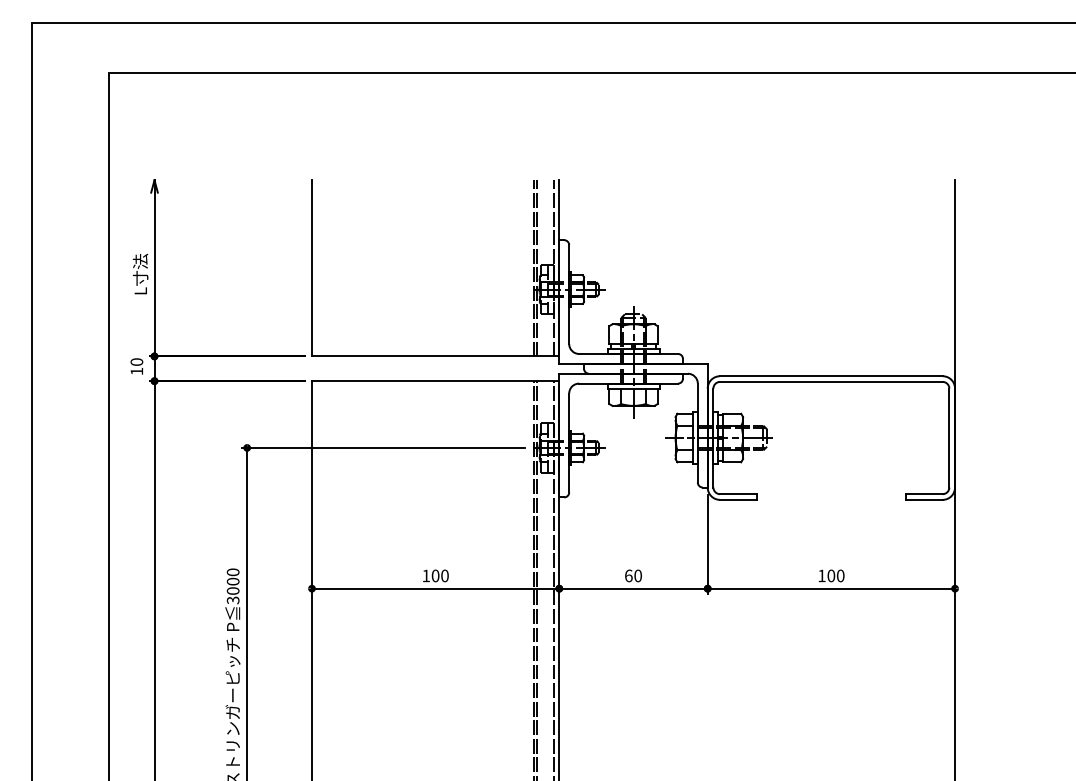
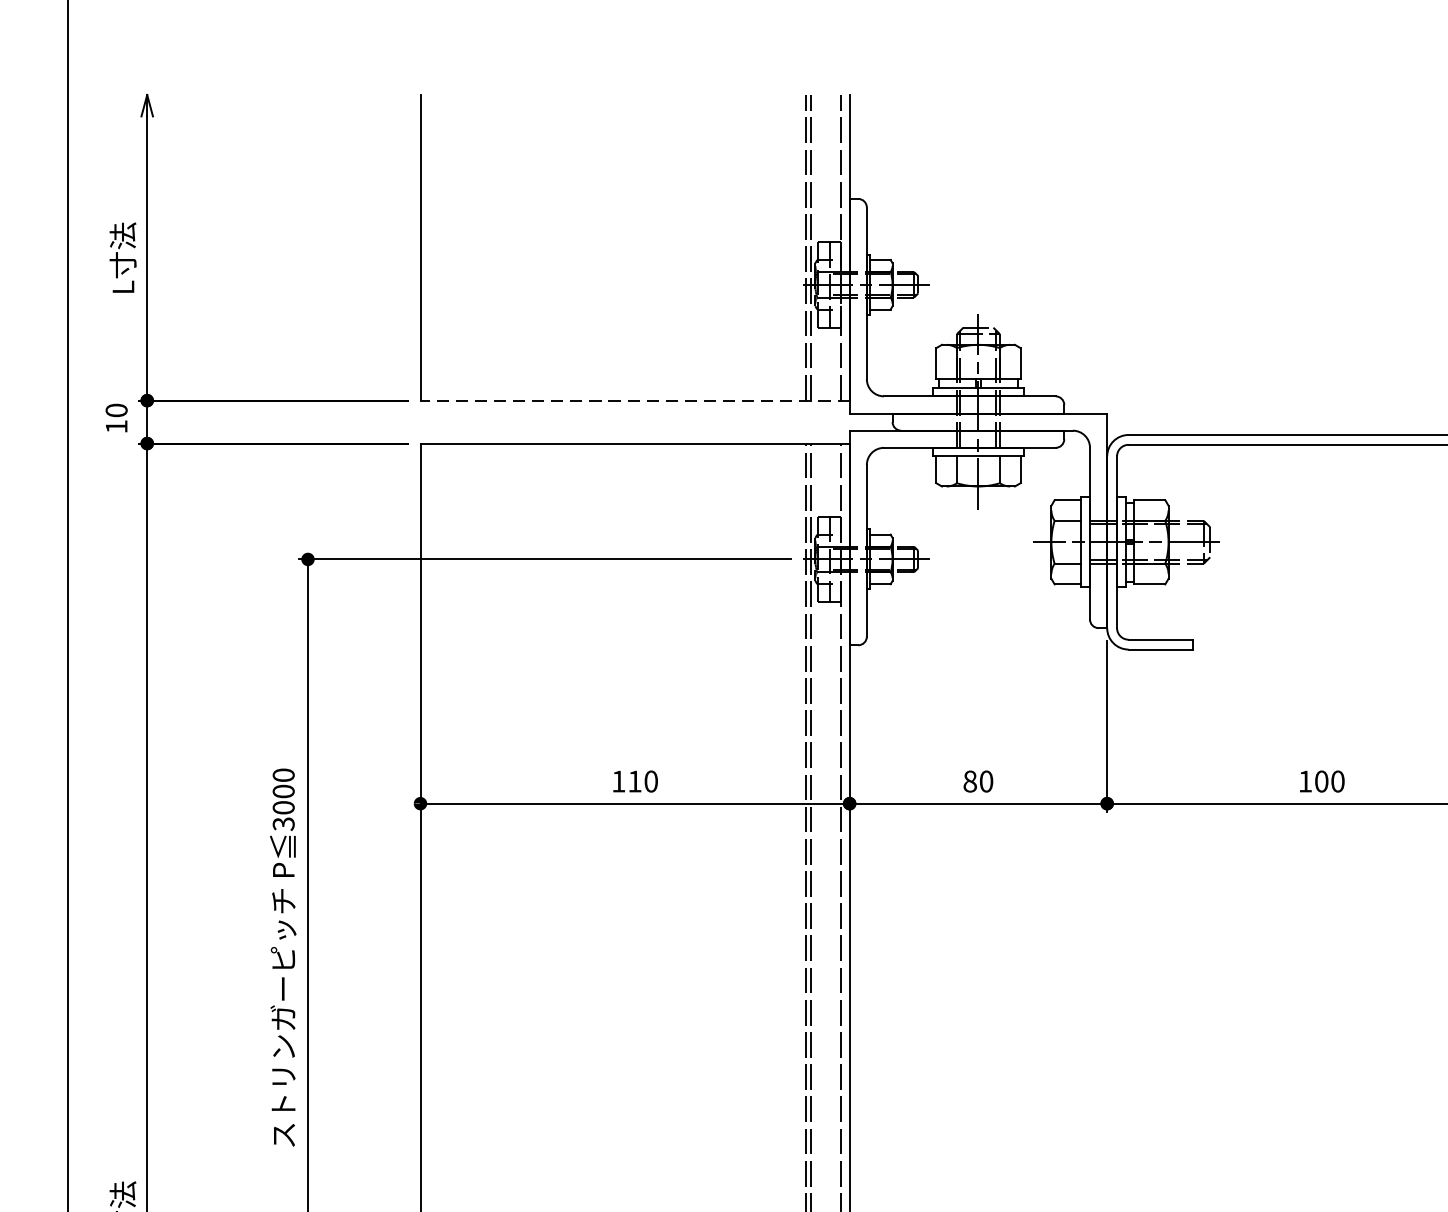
line: (435, 356) -> (634, 400), solid -> dashed
text: (435, 575) -> (634, 780), 100 -> 110
text: (628, 575) -> (969, 780), 60 -> 80

